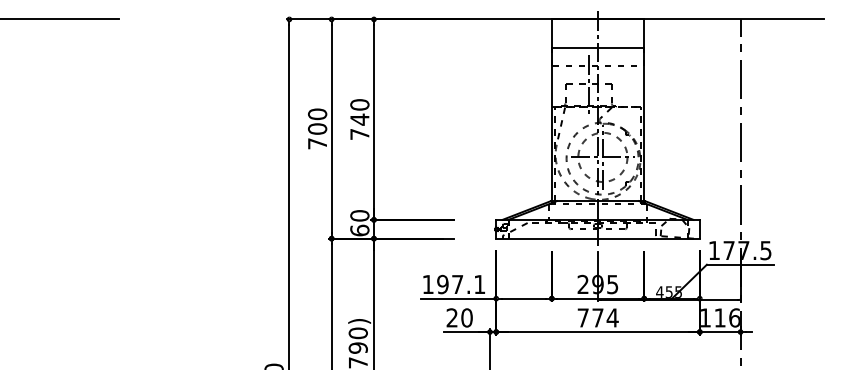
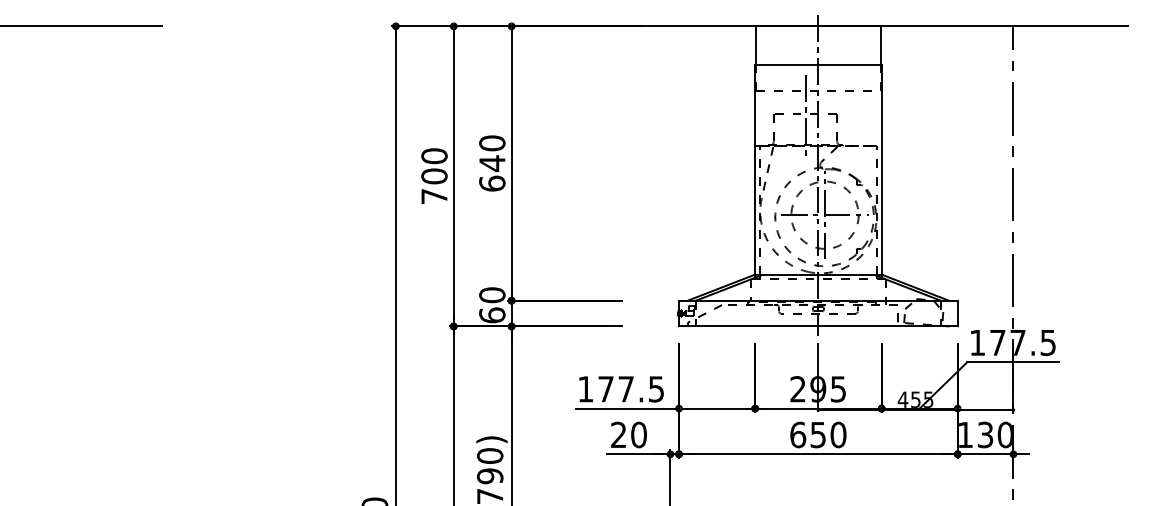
text: (359, 134) -> (492, 183), 740 -> 640
text: (460, 284) -> (630, 389), 197.1 -> 177.5
text: (598, 317) -> (818, 434), 774 -> 650
text: (727, 317) -> (995, 434), 116 -> 130

